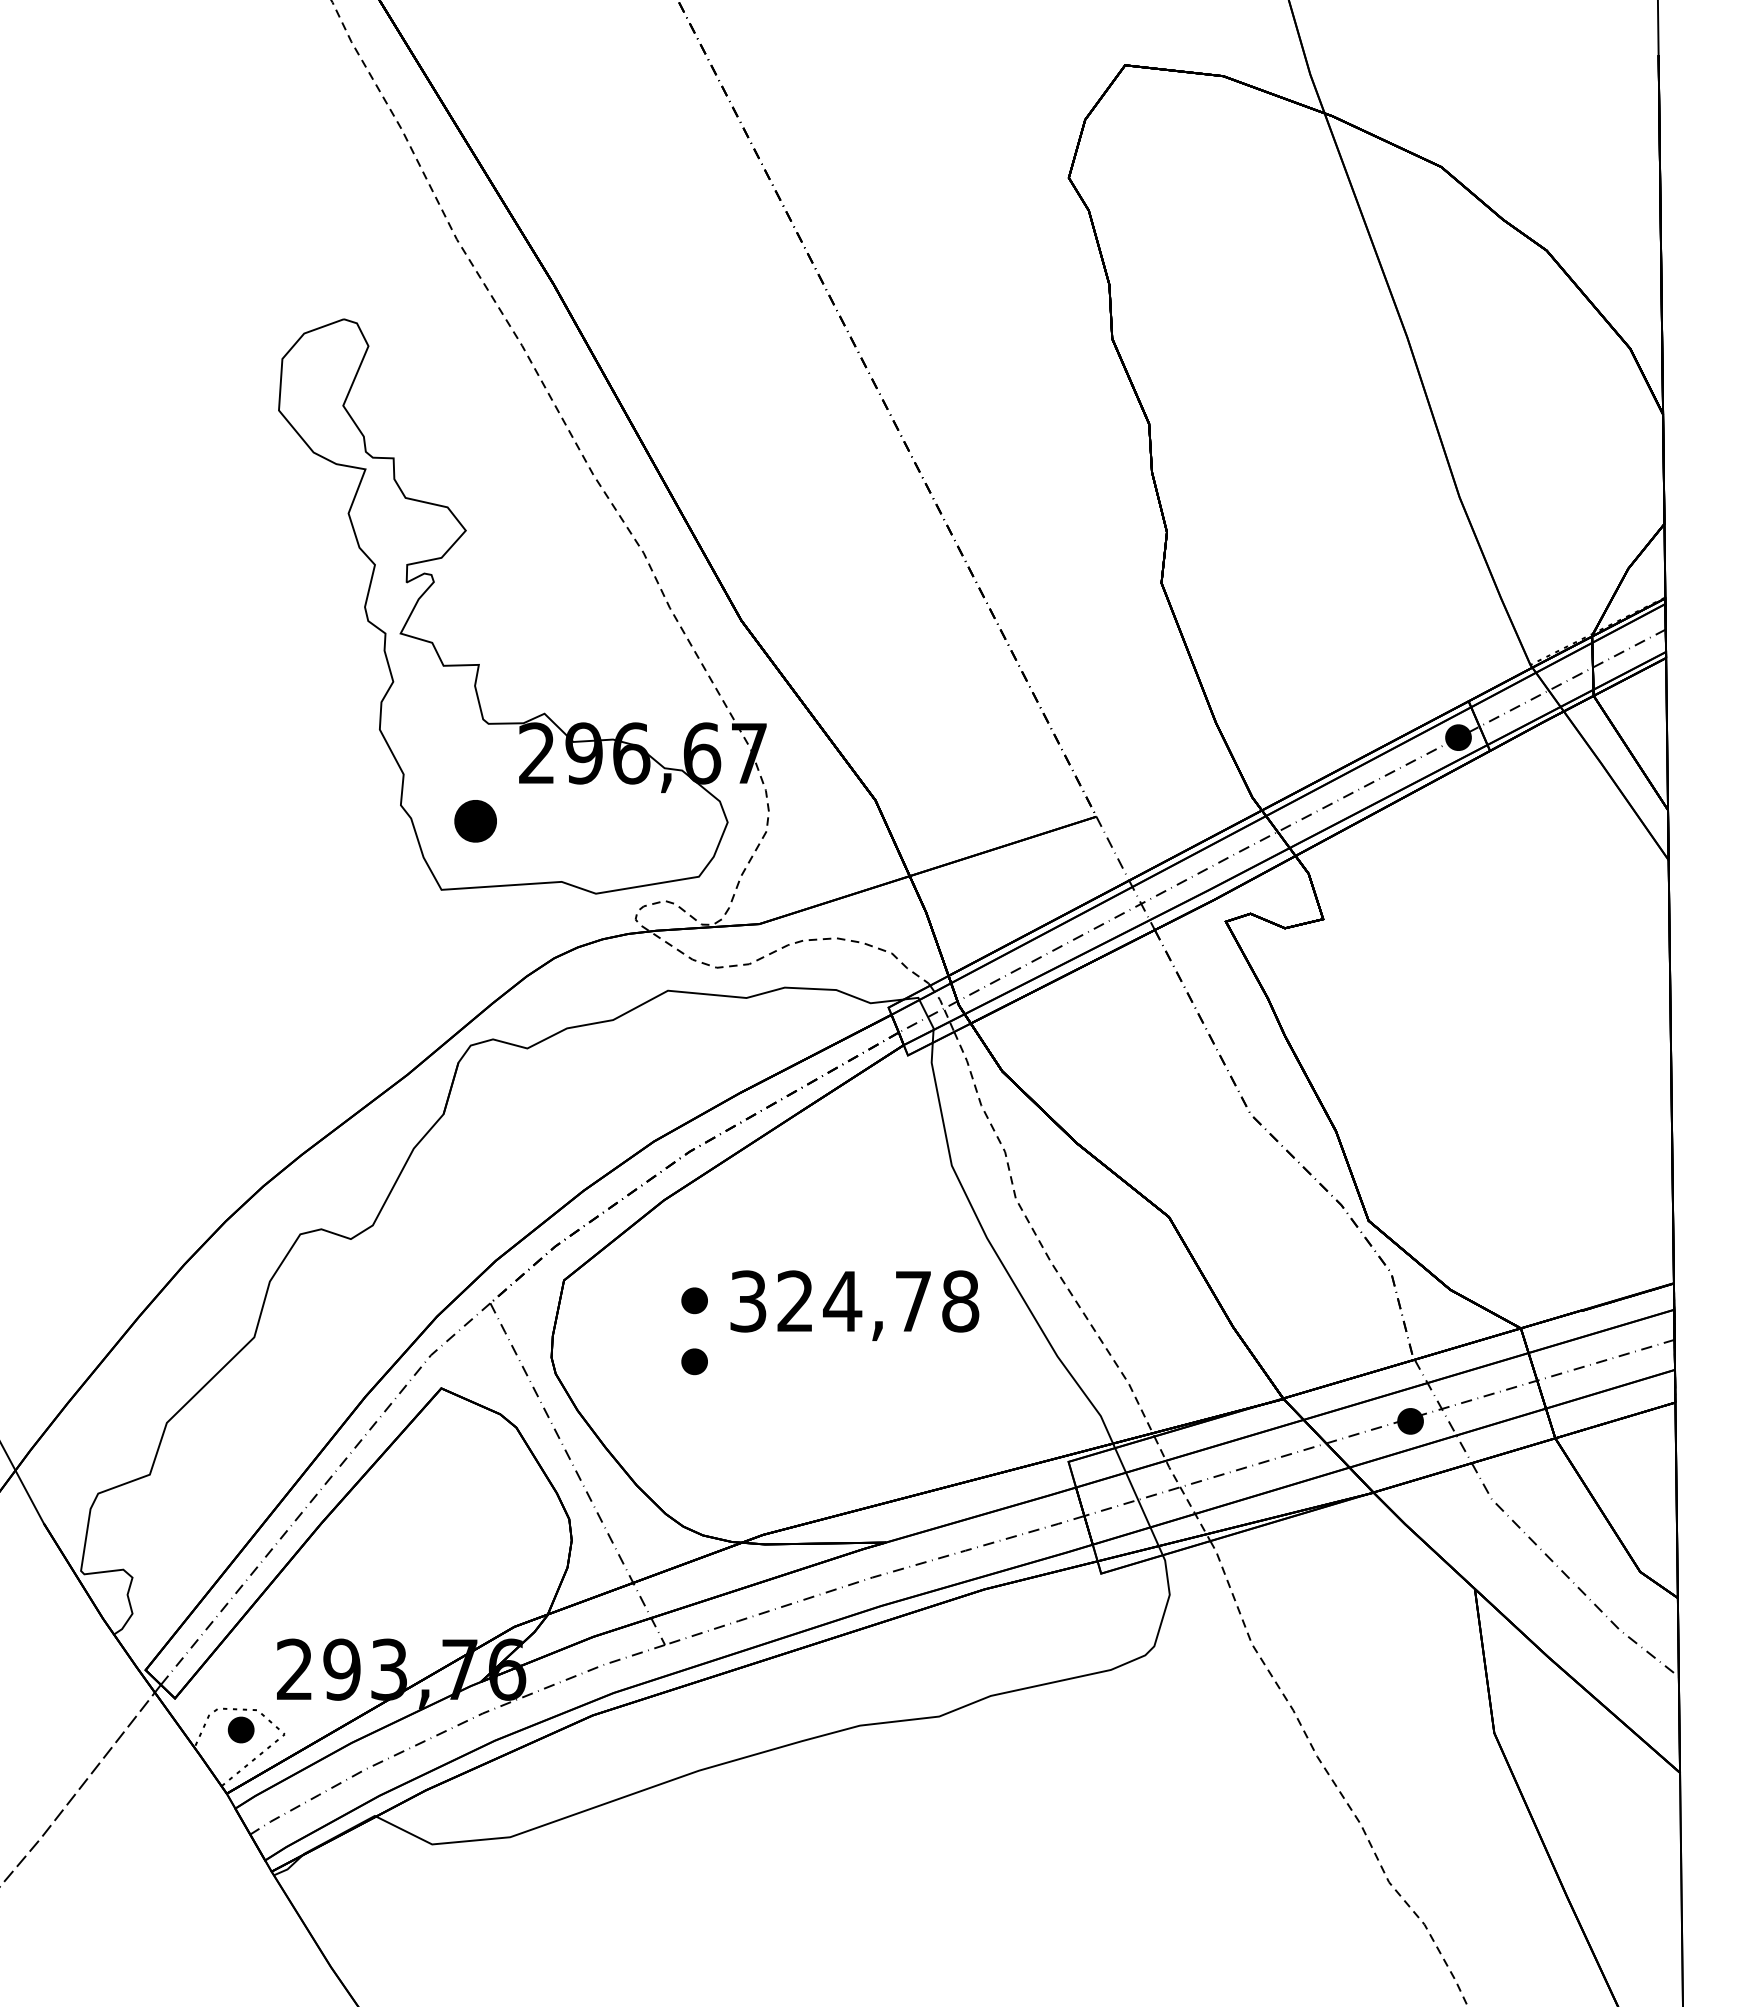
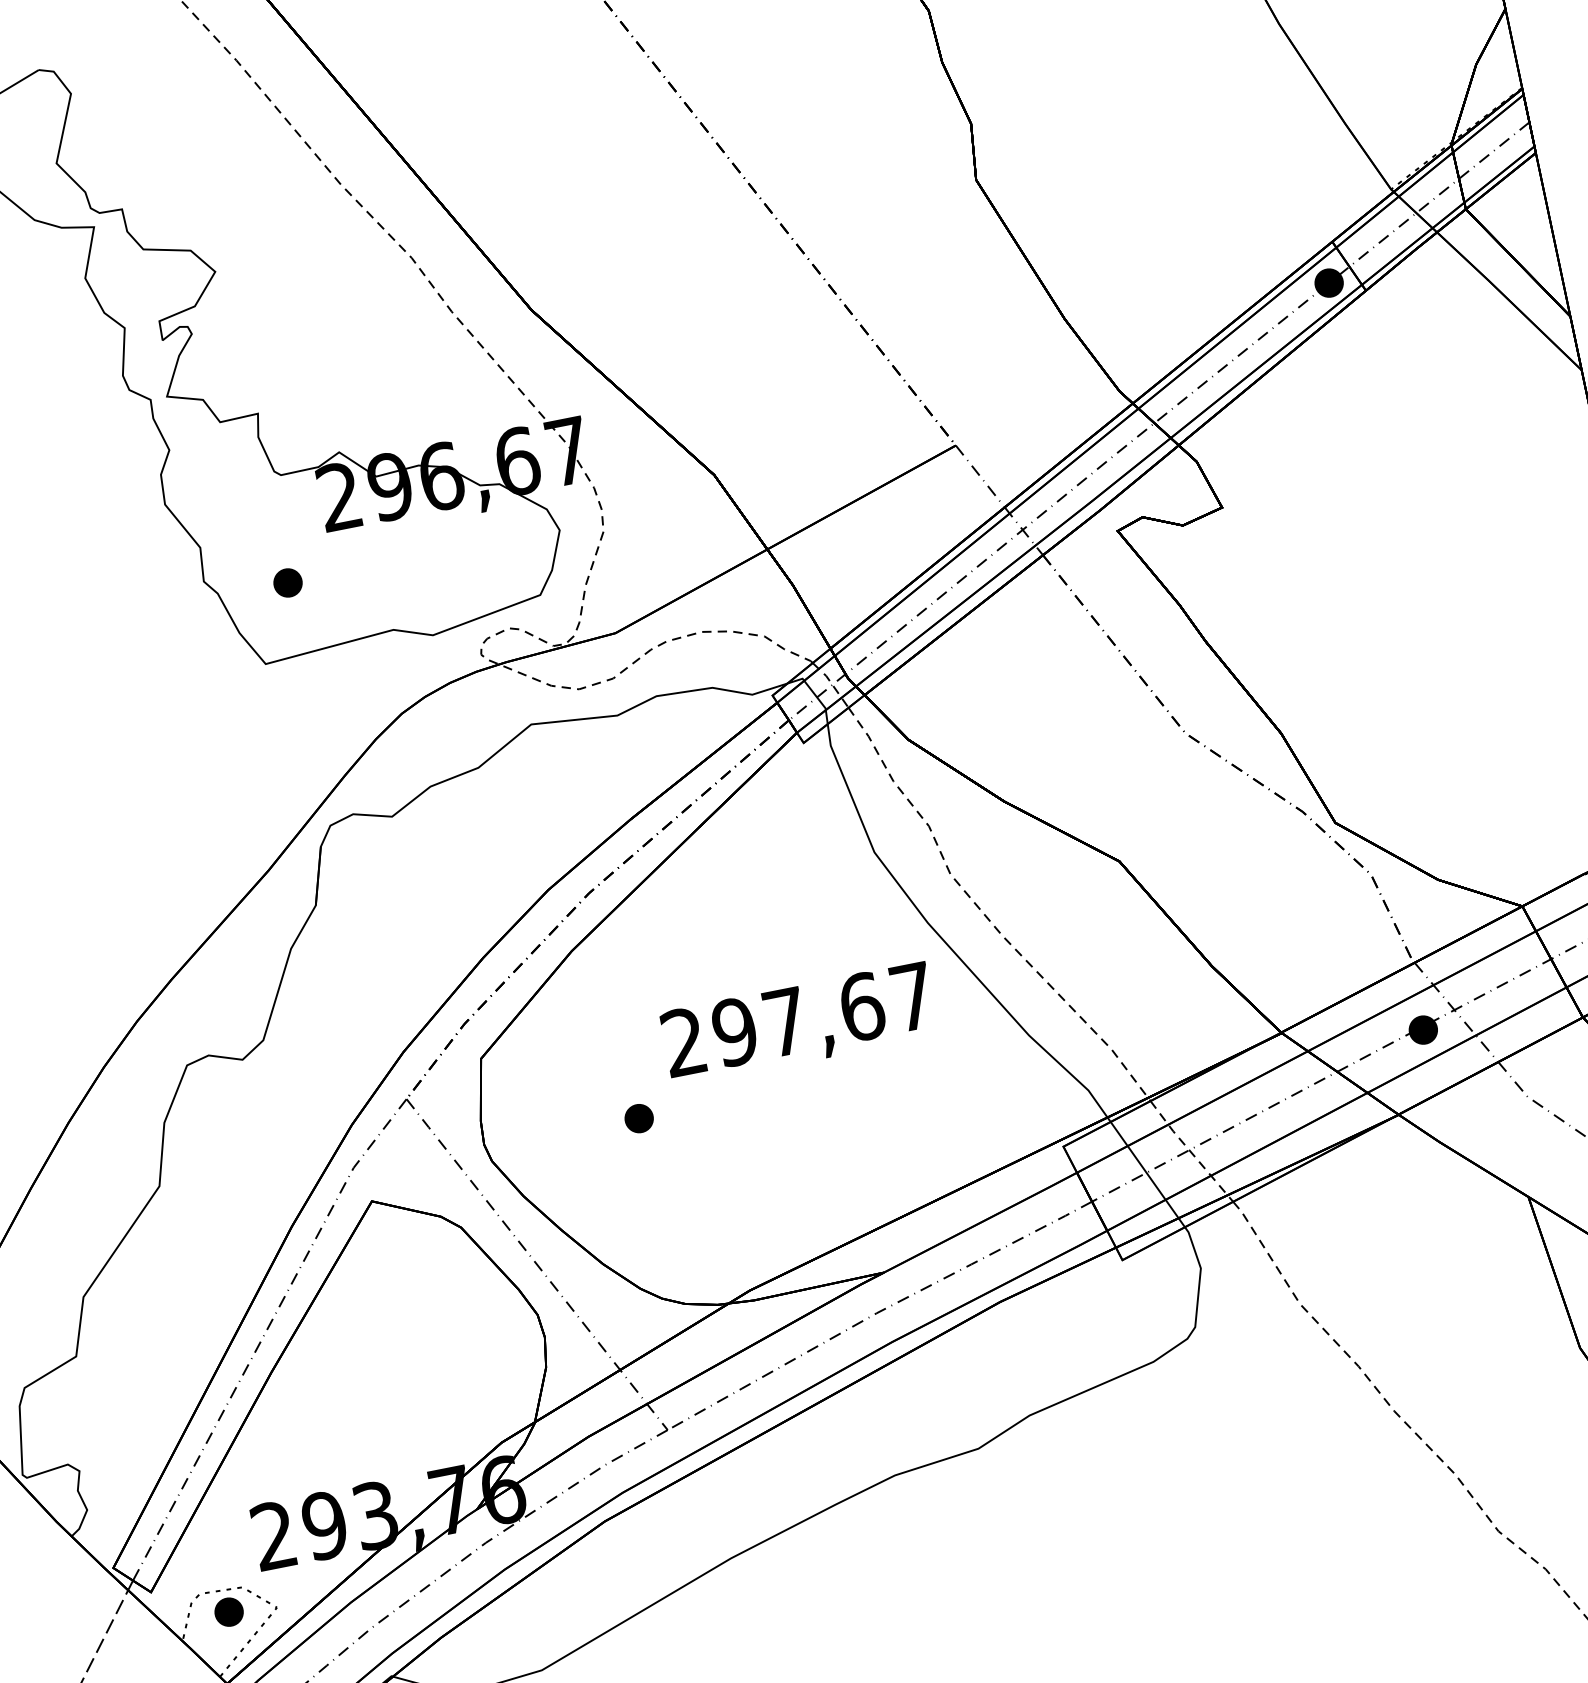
part: (475, 821) -> (287, 583), size x0.62
part: (694, 1300) -> (625, 1052), removed
text: (854, 1301) -> (798, 1019), 324,78 -> 297,67

